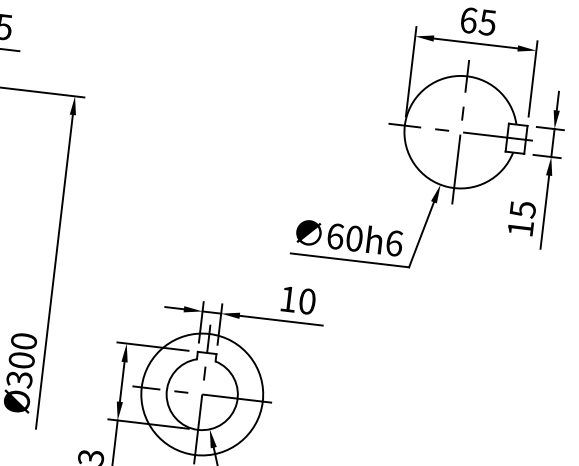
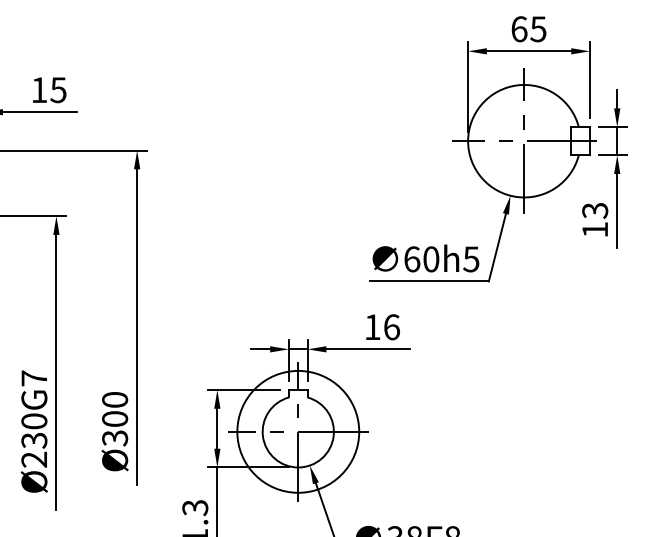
text: (522, 209) -> (594, 210), 15 -> 13
text: (394, 243) -> (471, 259), 60h6 -> 60h5
text: (307, 301) -> (391, 327), 10 -> 16

